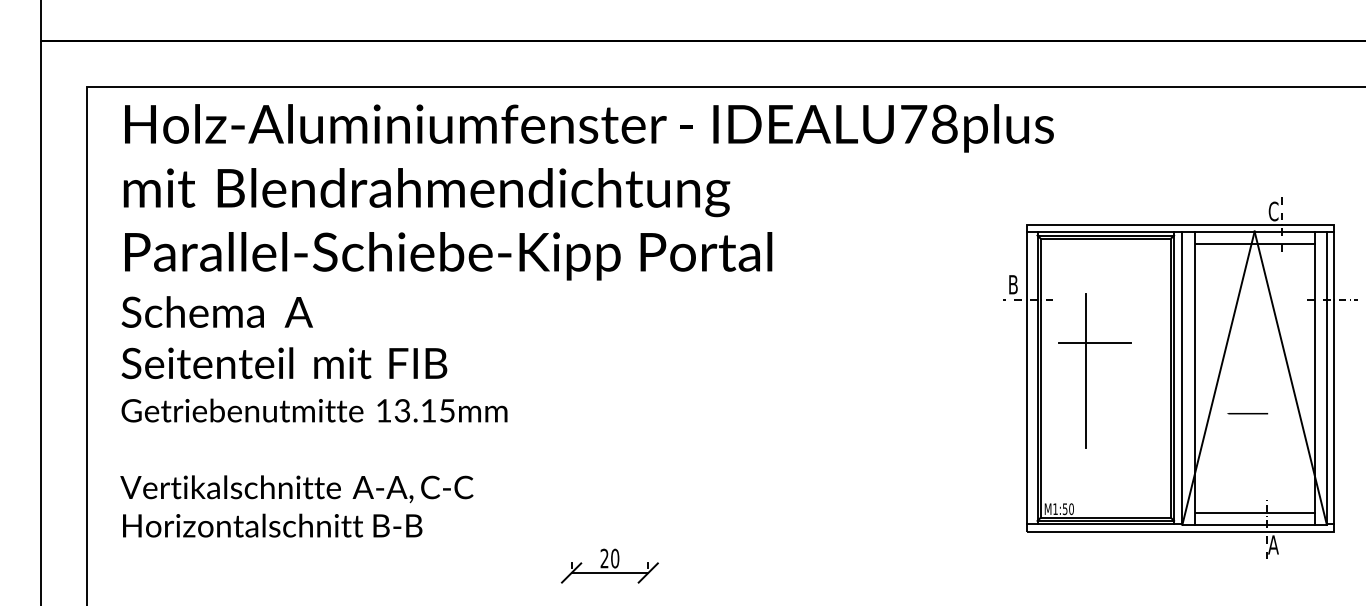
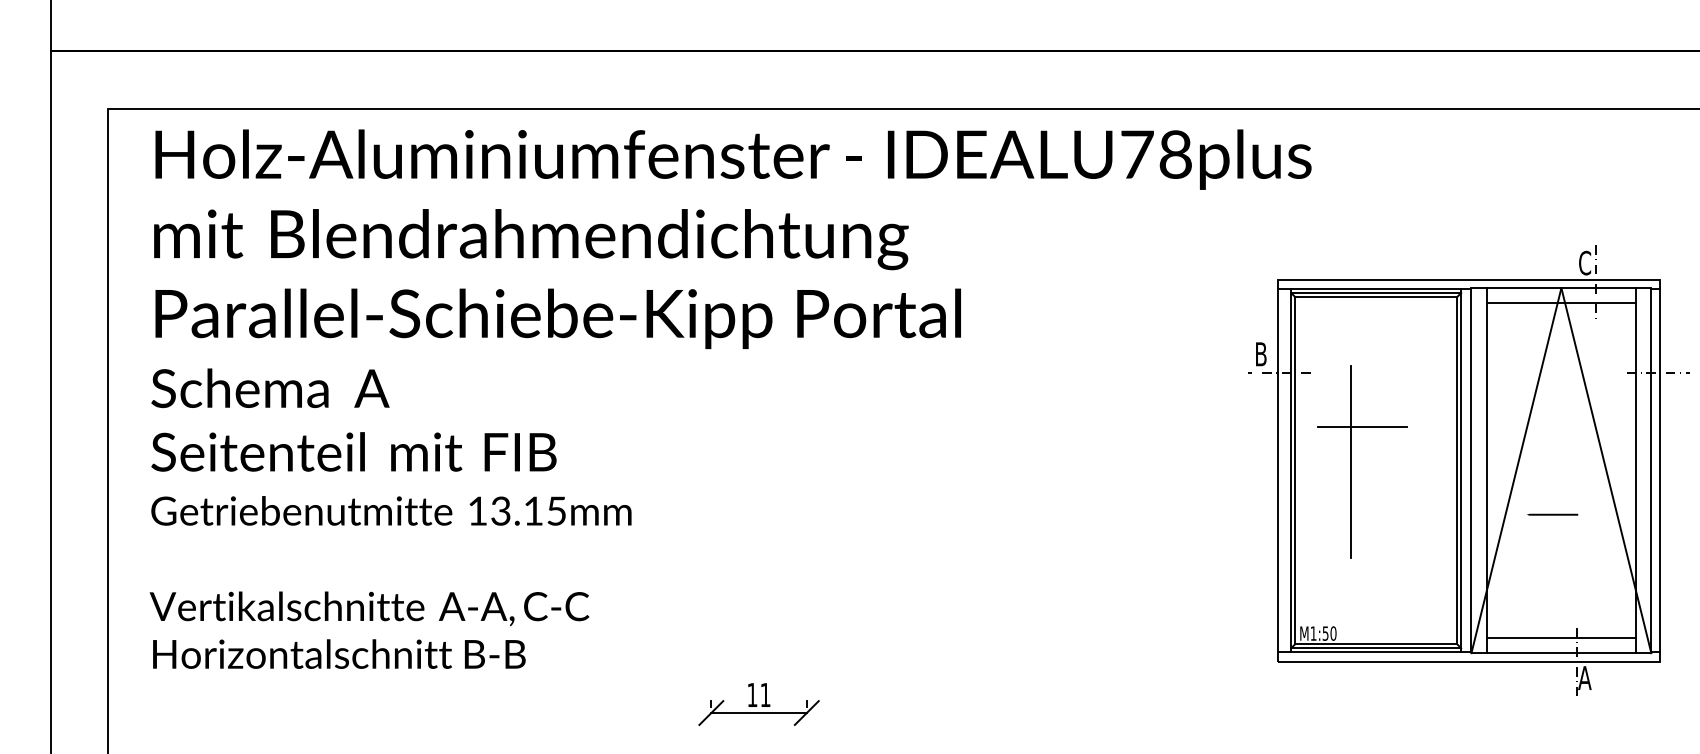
text: (609, 558) -> (758, 694), 20 -> 11

